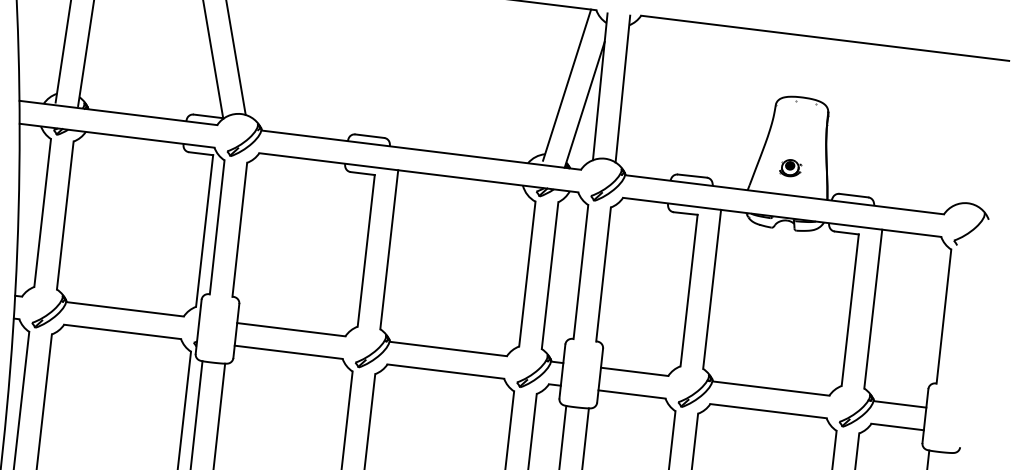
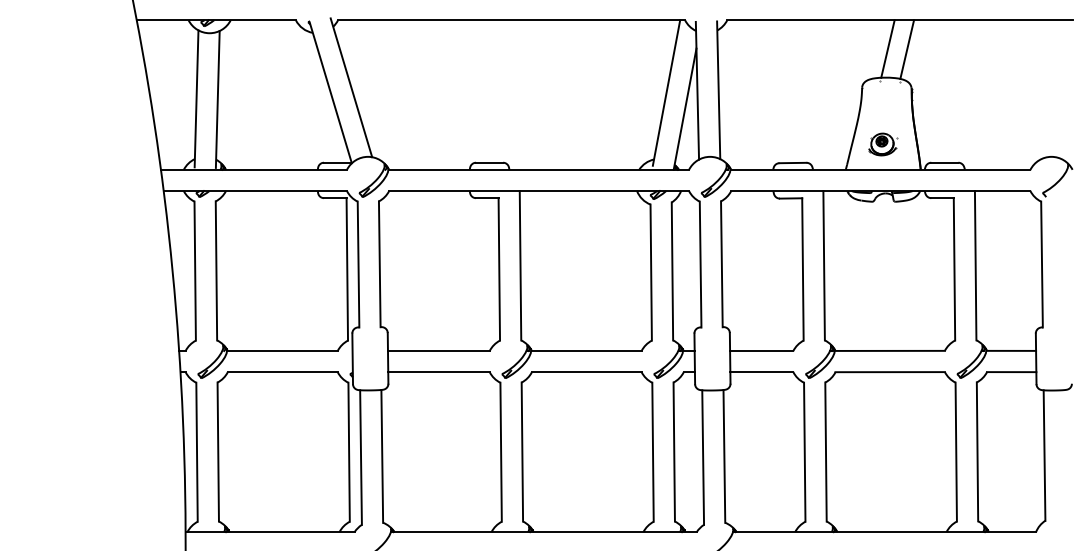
line: (807, 66) -> (887, 48), added
line: (828, 70) -> (907, 49), added
part: (791, 168) -> (883, 144), size x1.43

